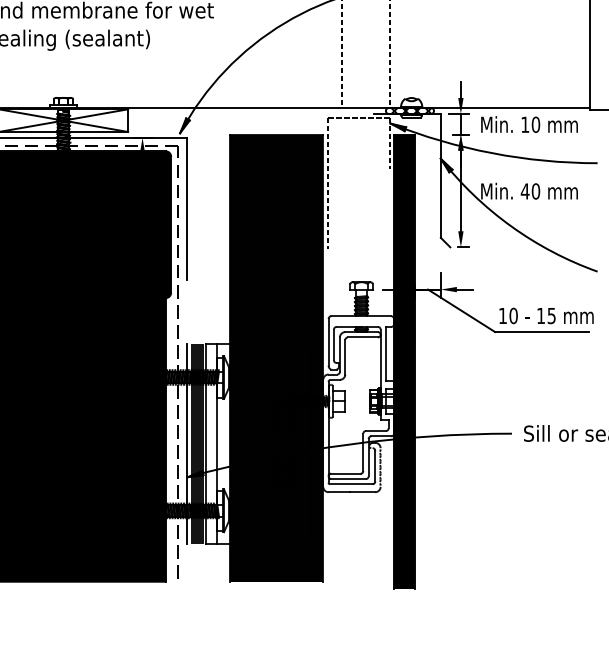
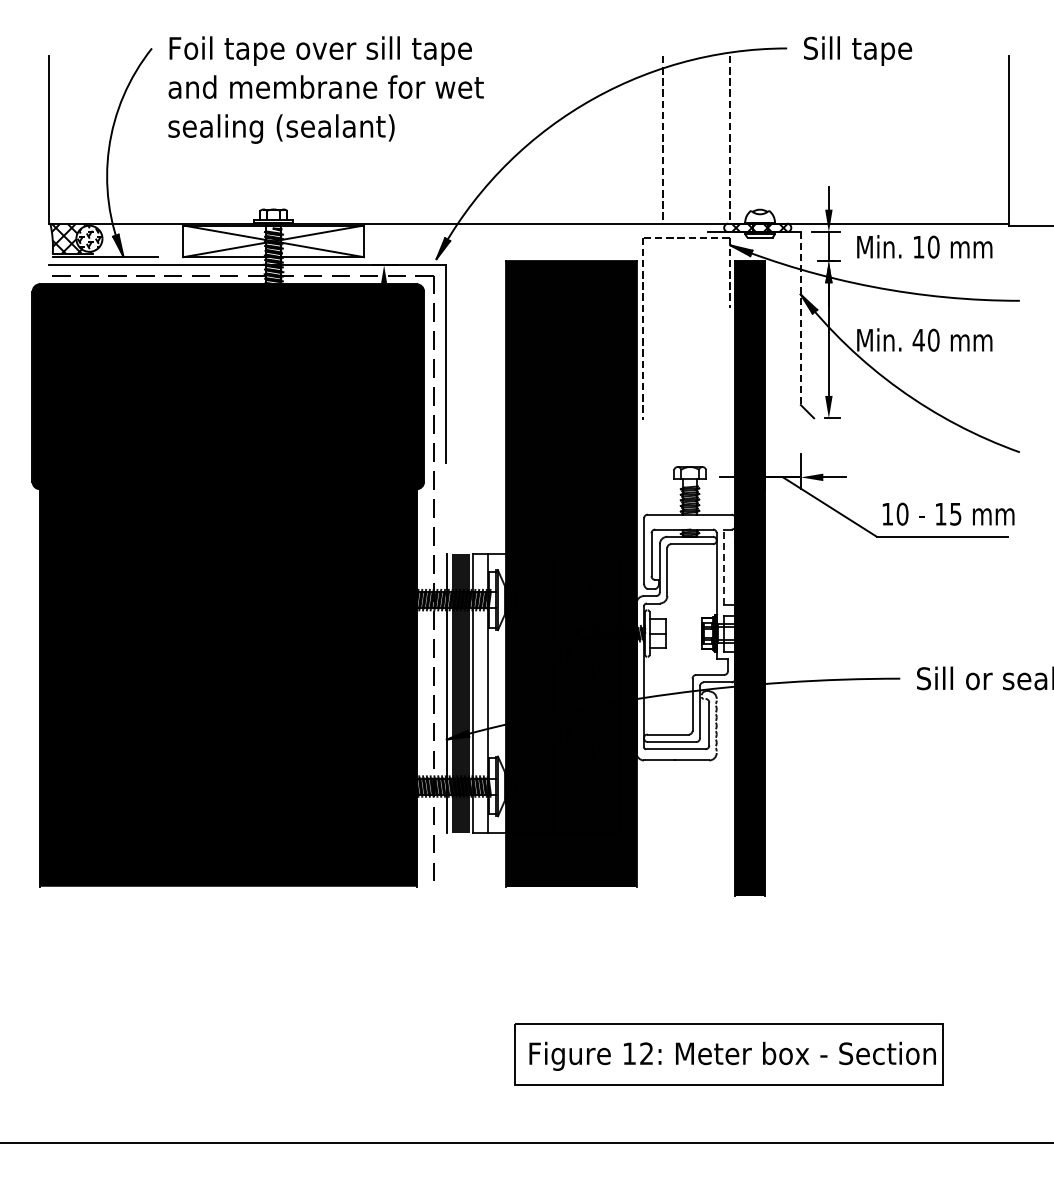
line: (440, 175) -> (800, 318), solid -> dashed
line: (386, 354) -> (724, 567), solid -> dashed

